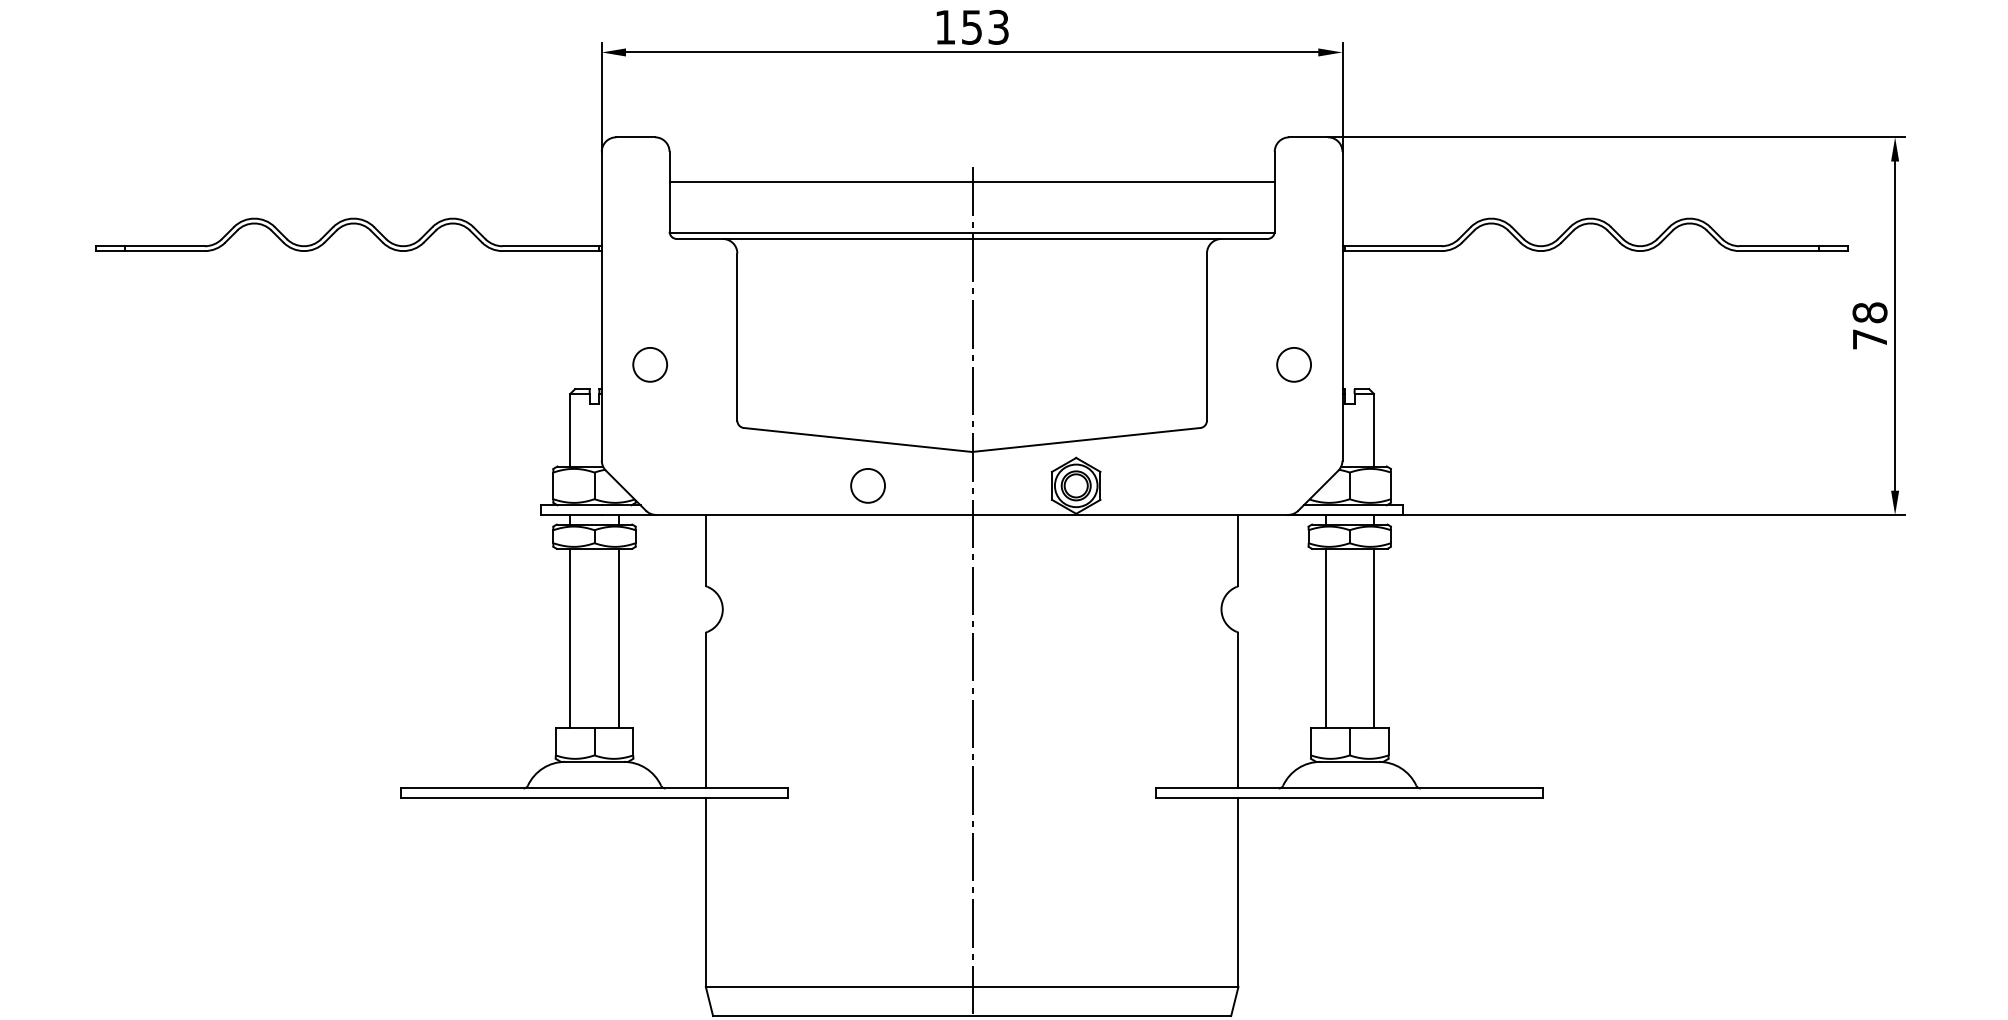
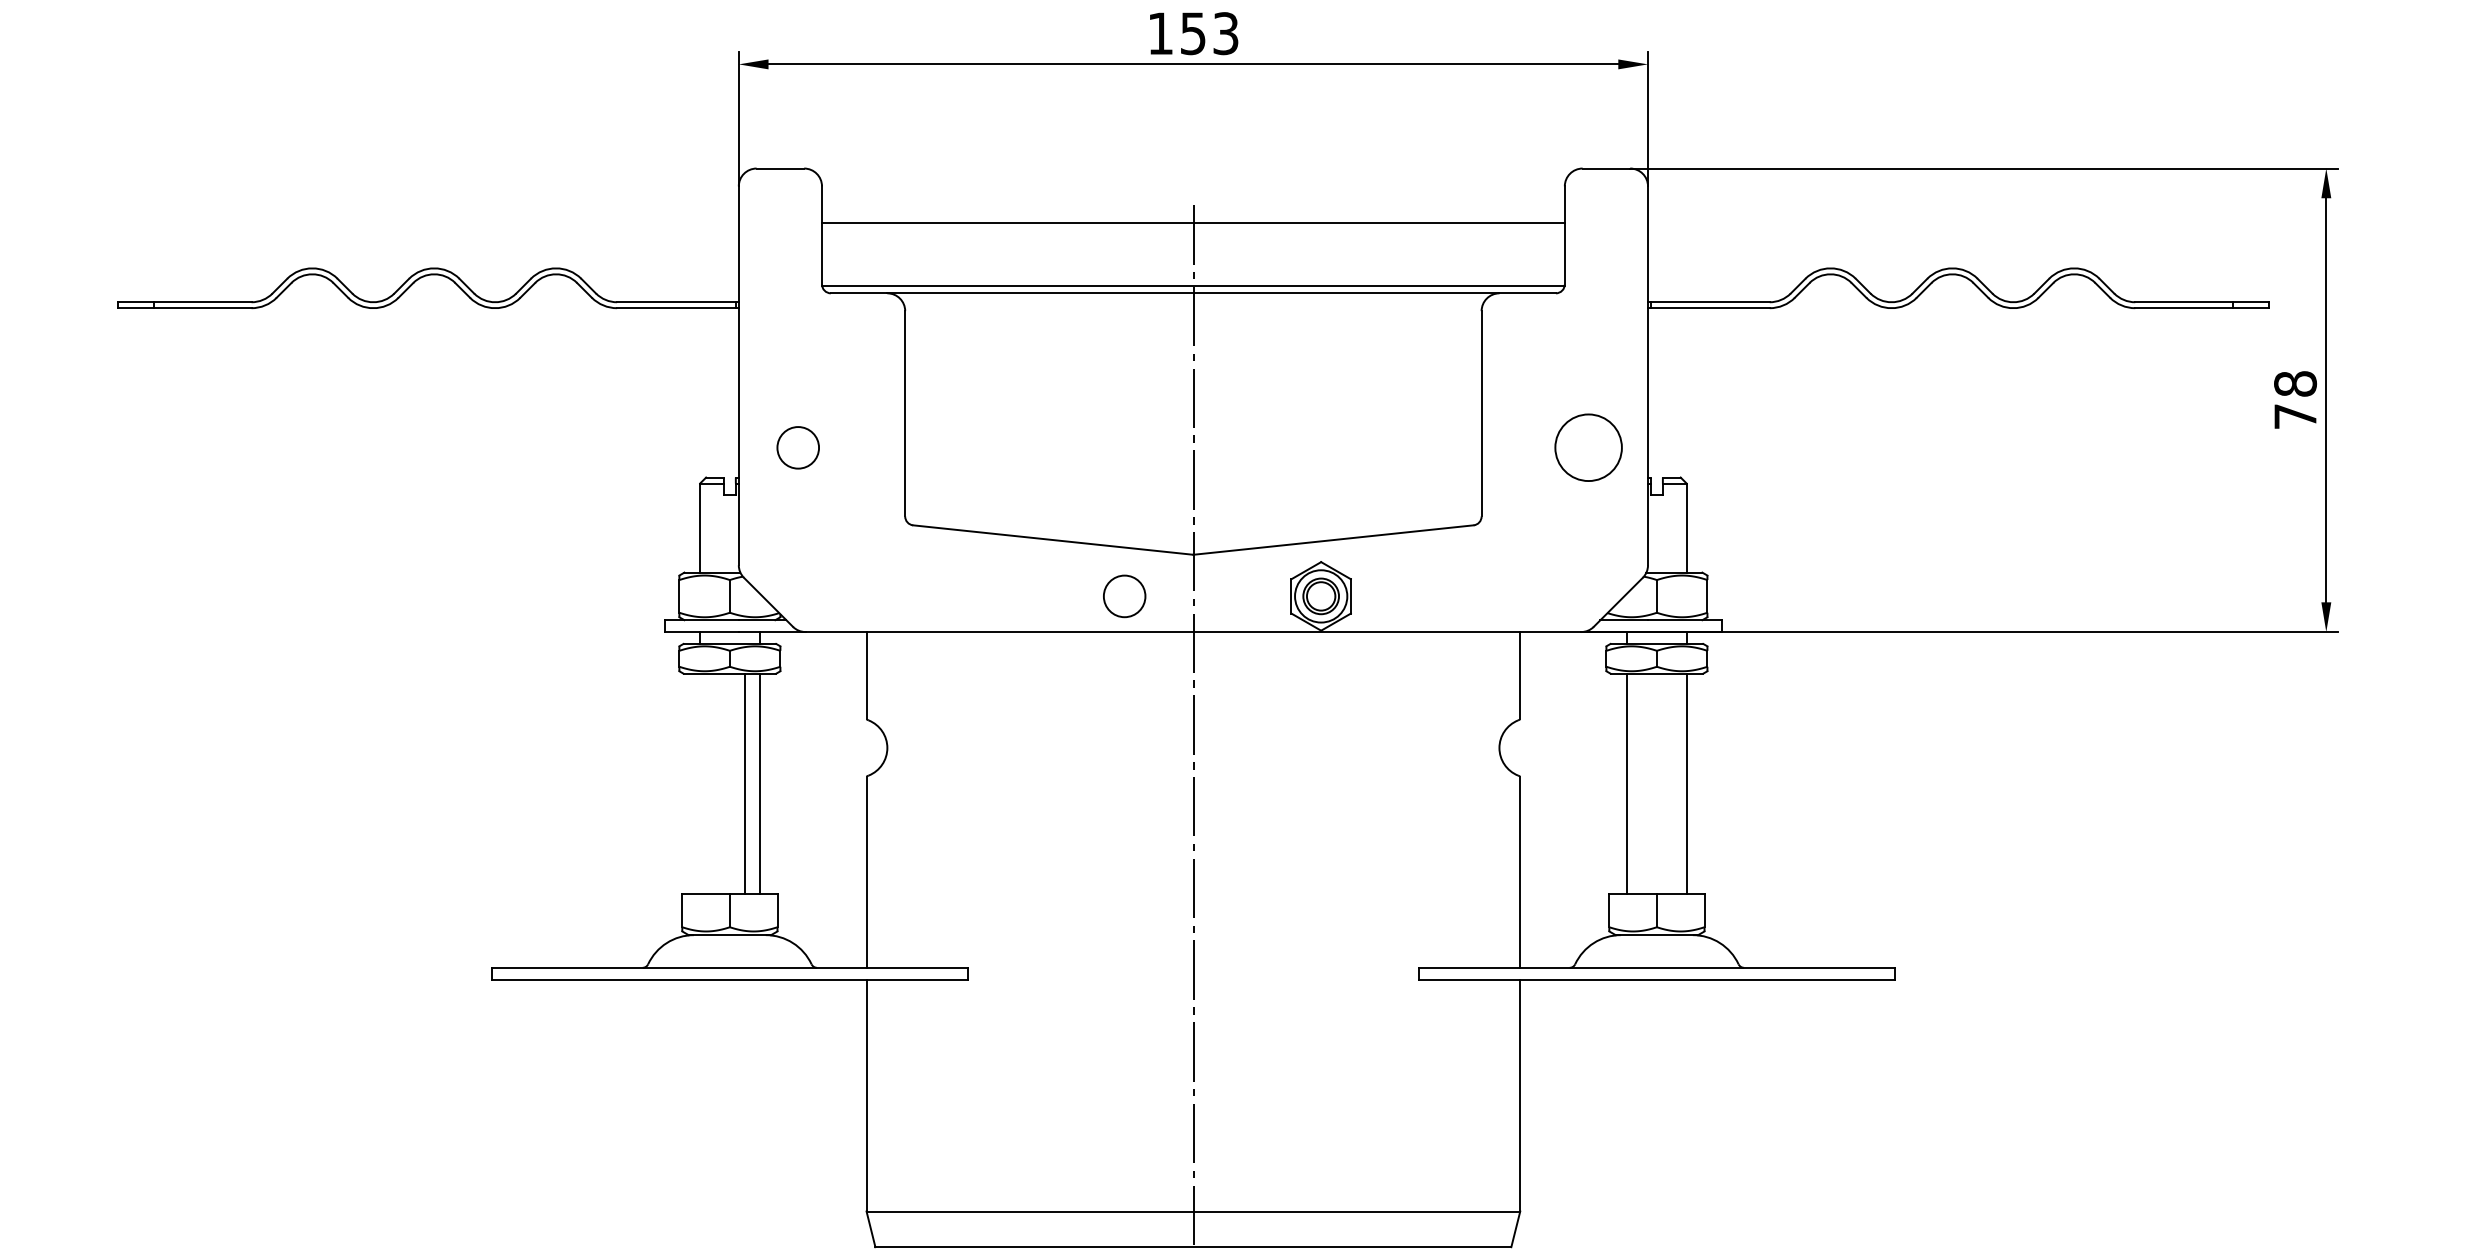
circle: (1294, 364) -> (1588, 447), size x1.6
circle: (867, 485) -> (1124, 596), moved
line: (570, 638) -> (745, 783), moved

